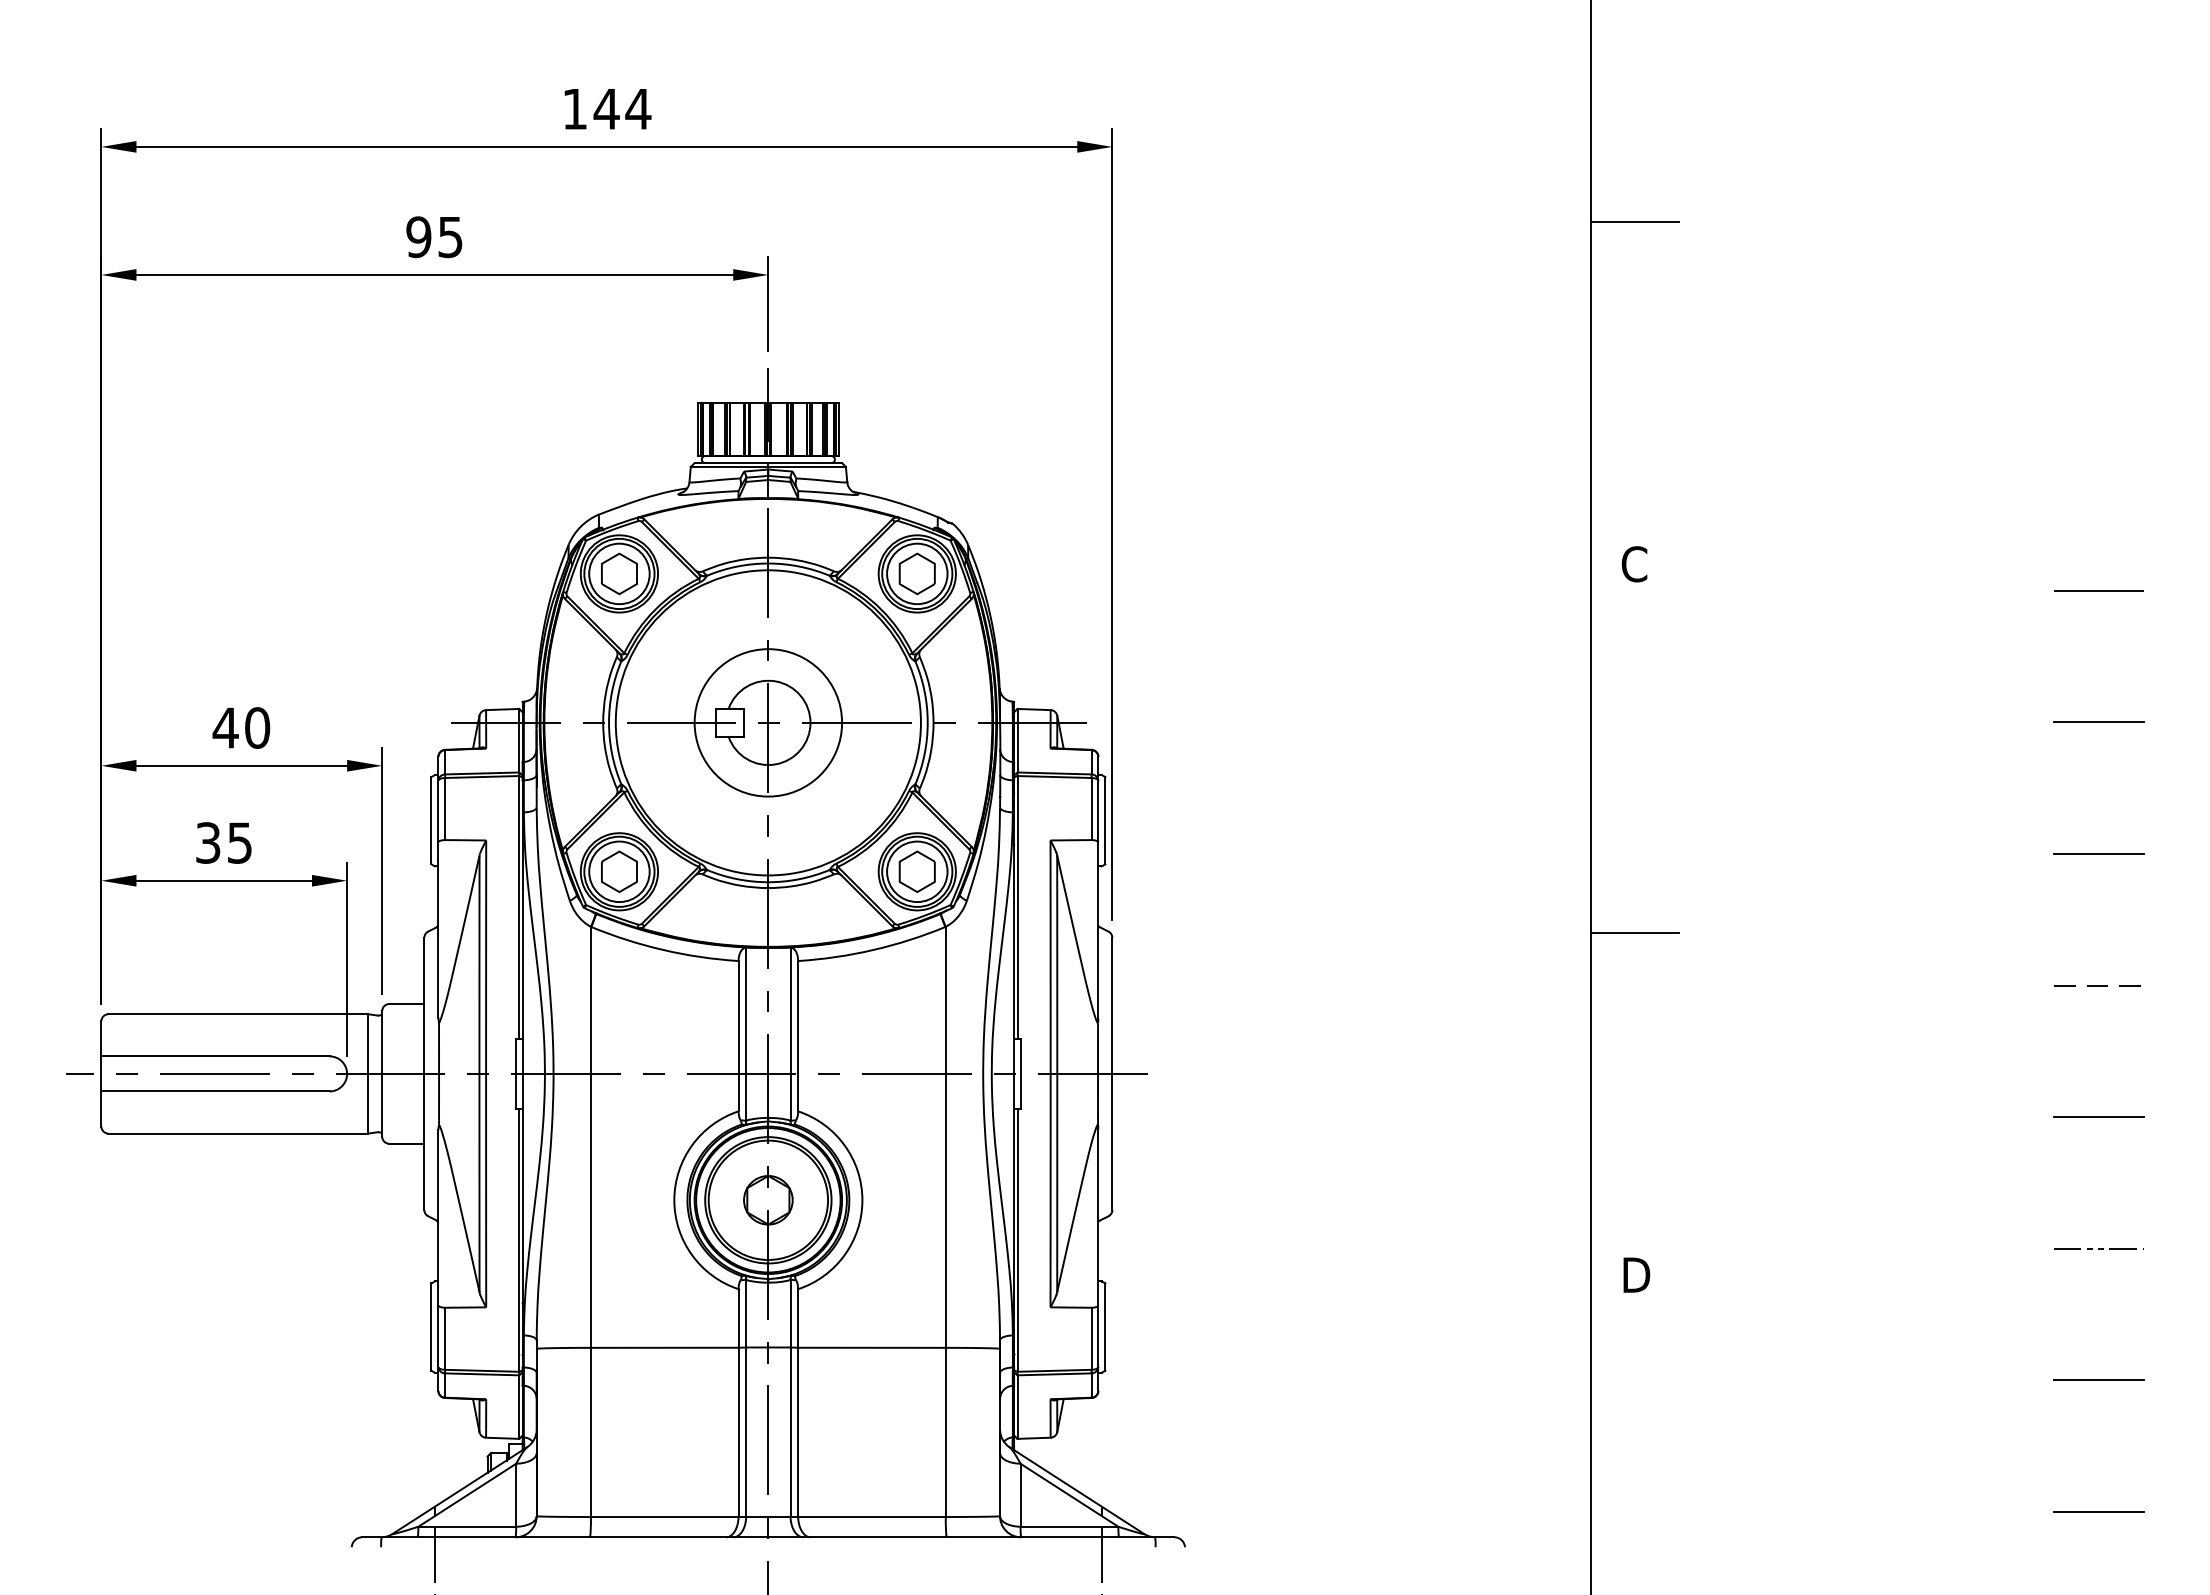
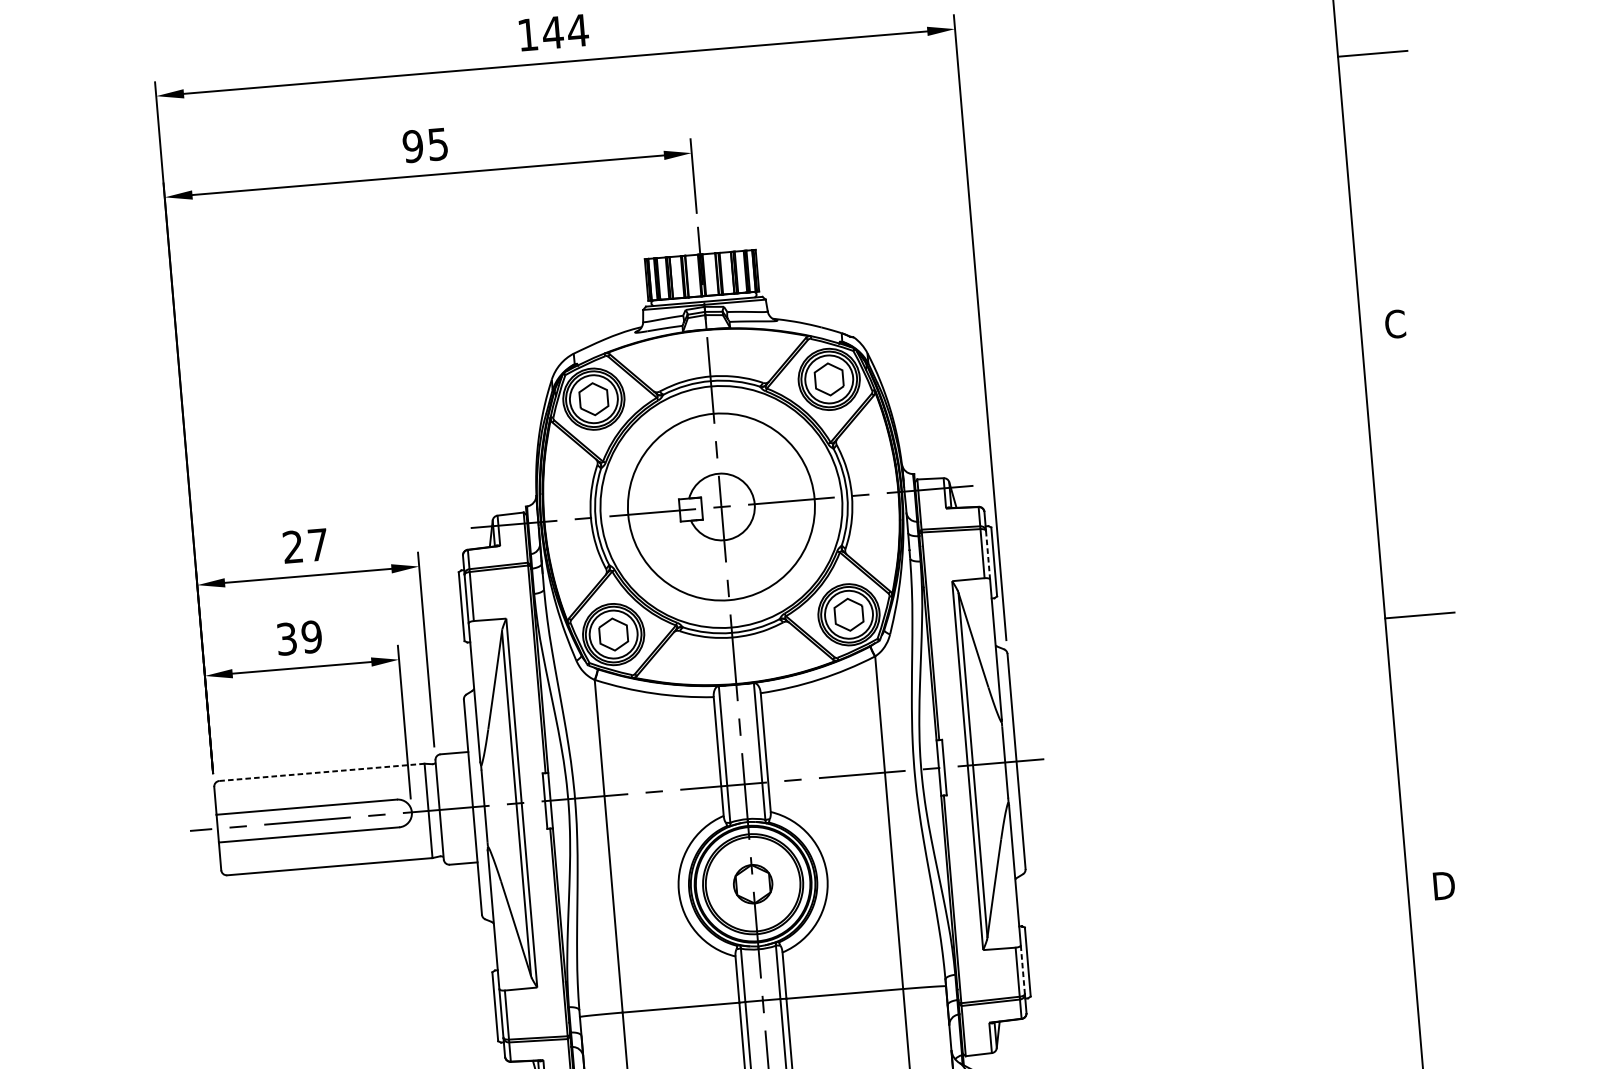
circle: (768, 722) -> (721, 506), size x1.6
text: (241, 727) -> (305, 545), 40 -> 27
line: (1098, 811) -> (988, 555), solid -> dashed
text: (239, 842) -> (311, 636), 35 -> 39
line: (238, 1014) -> (322, 772), solid -> dashed
line: (1098, 1336) -> (1023, 969), solid -> dashed

